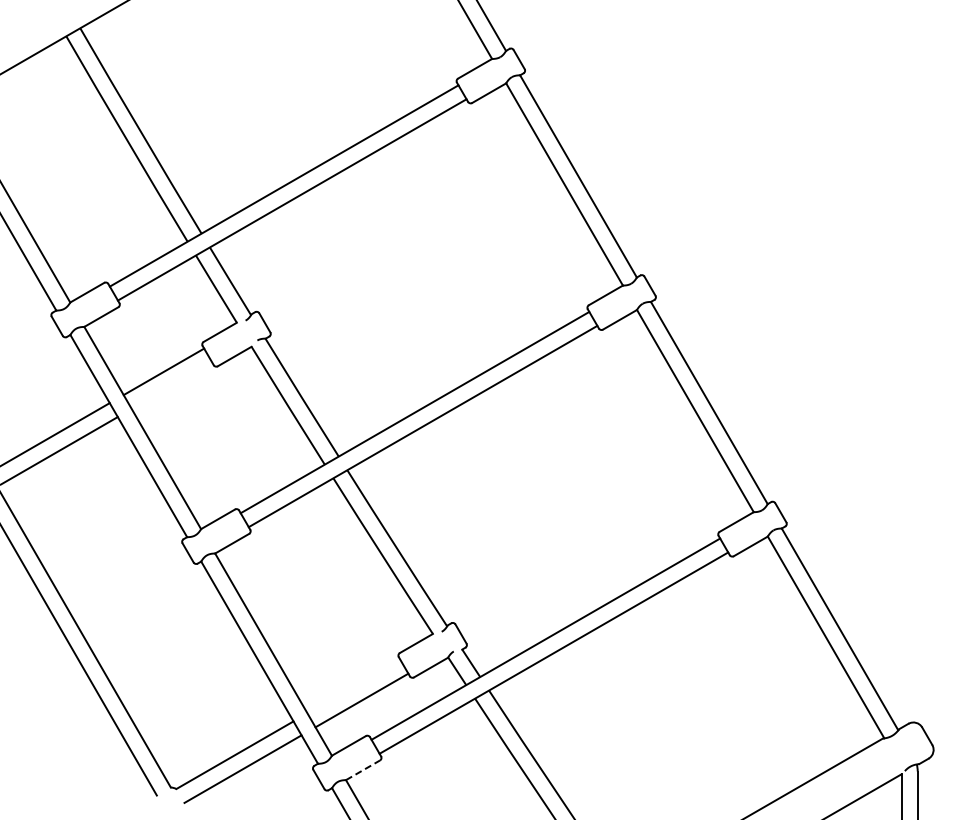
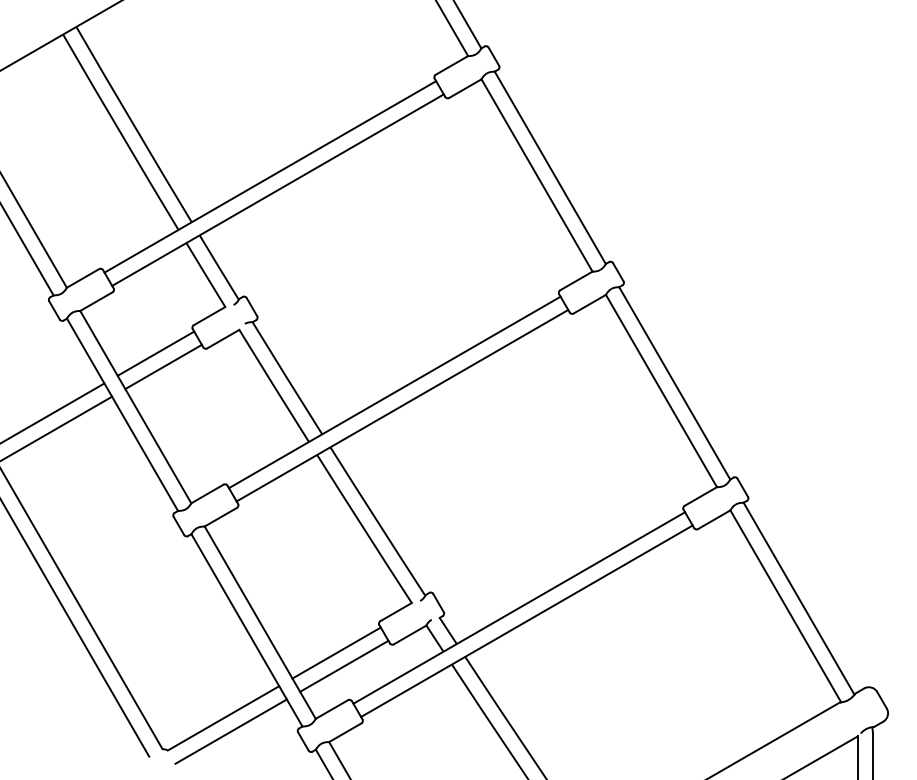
line: (171, 385) -> (163, 366), added
line: (353, 686) -> (336, 653), added
line: (363, 770) -> (345, 732), dashed -> solid

